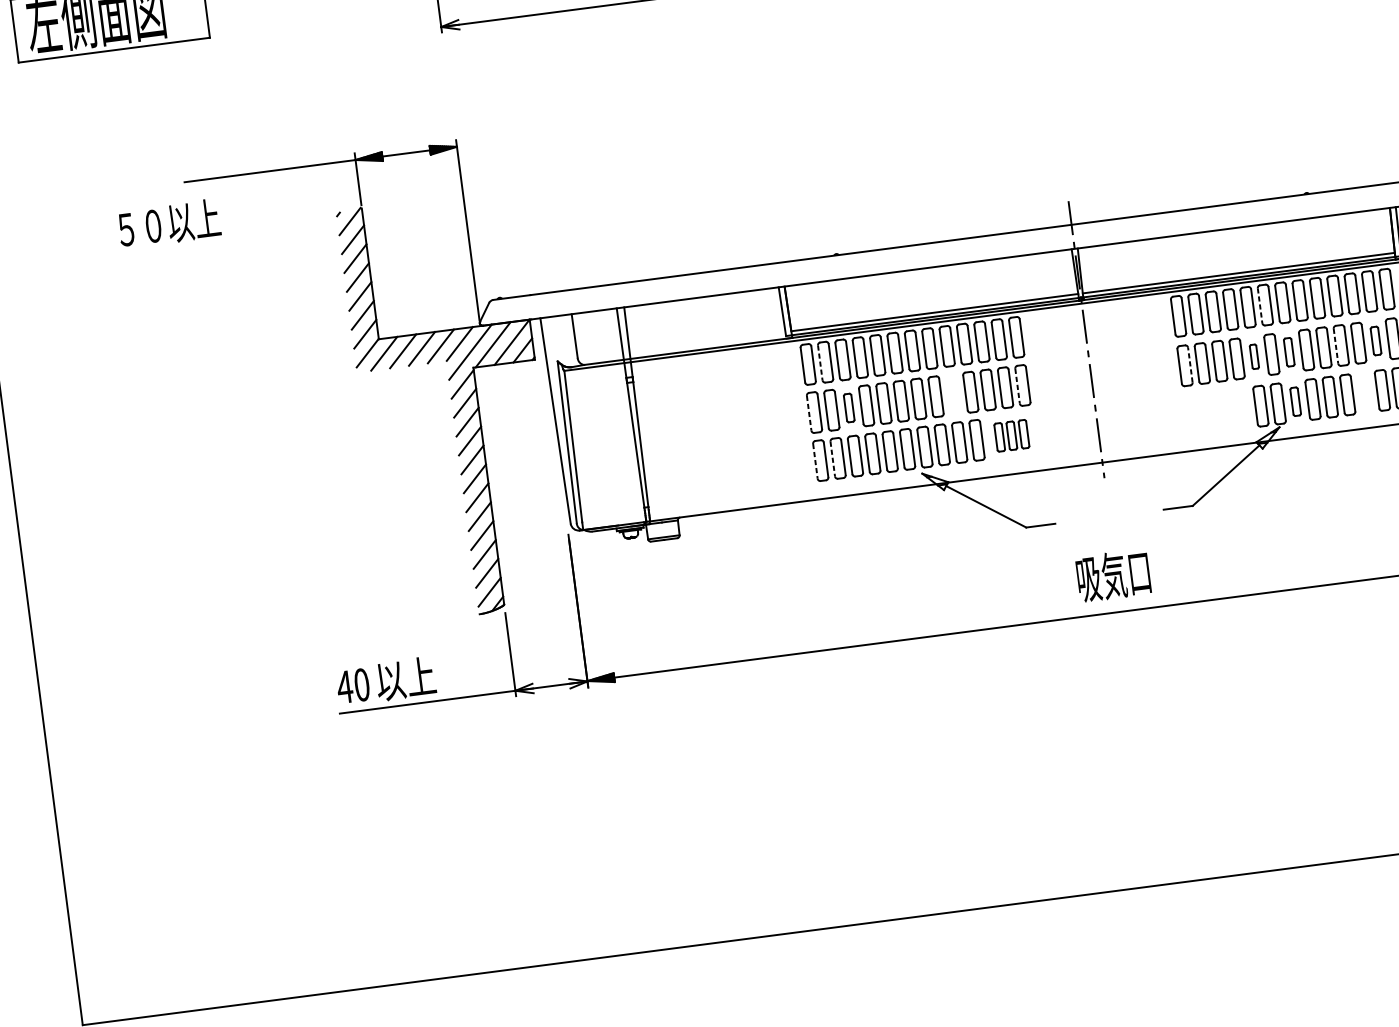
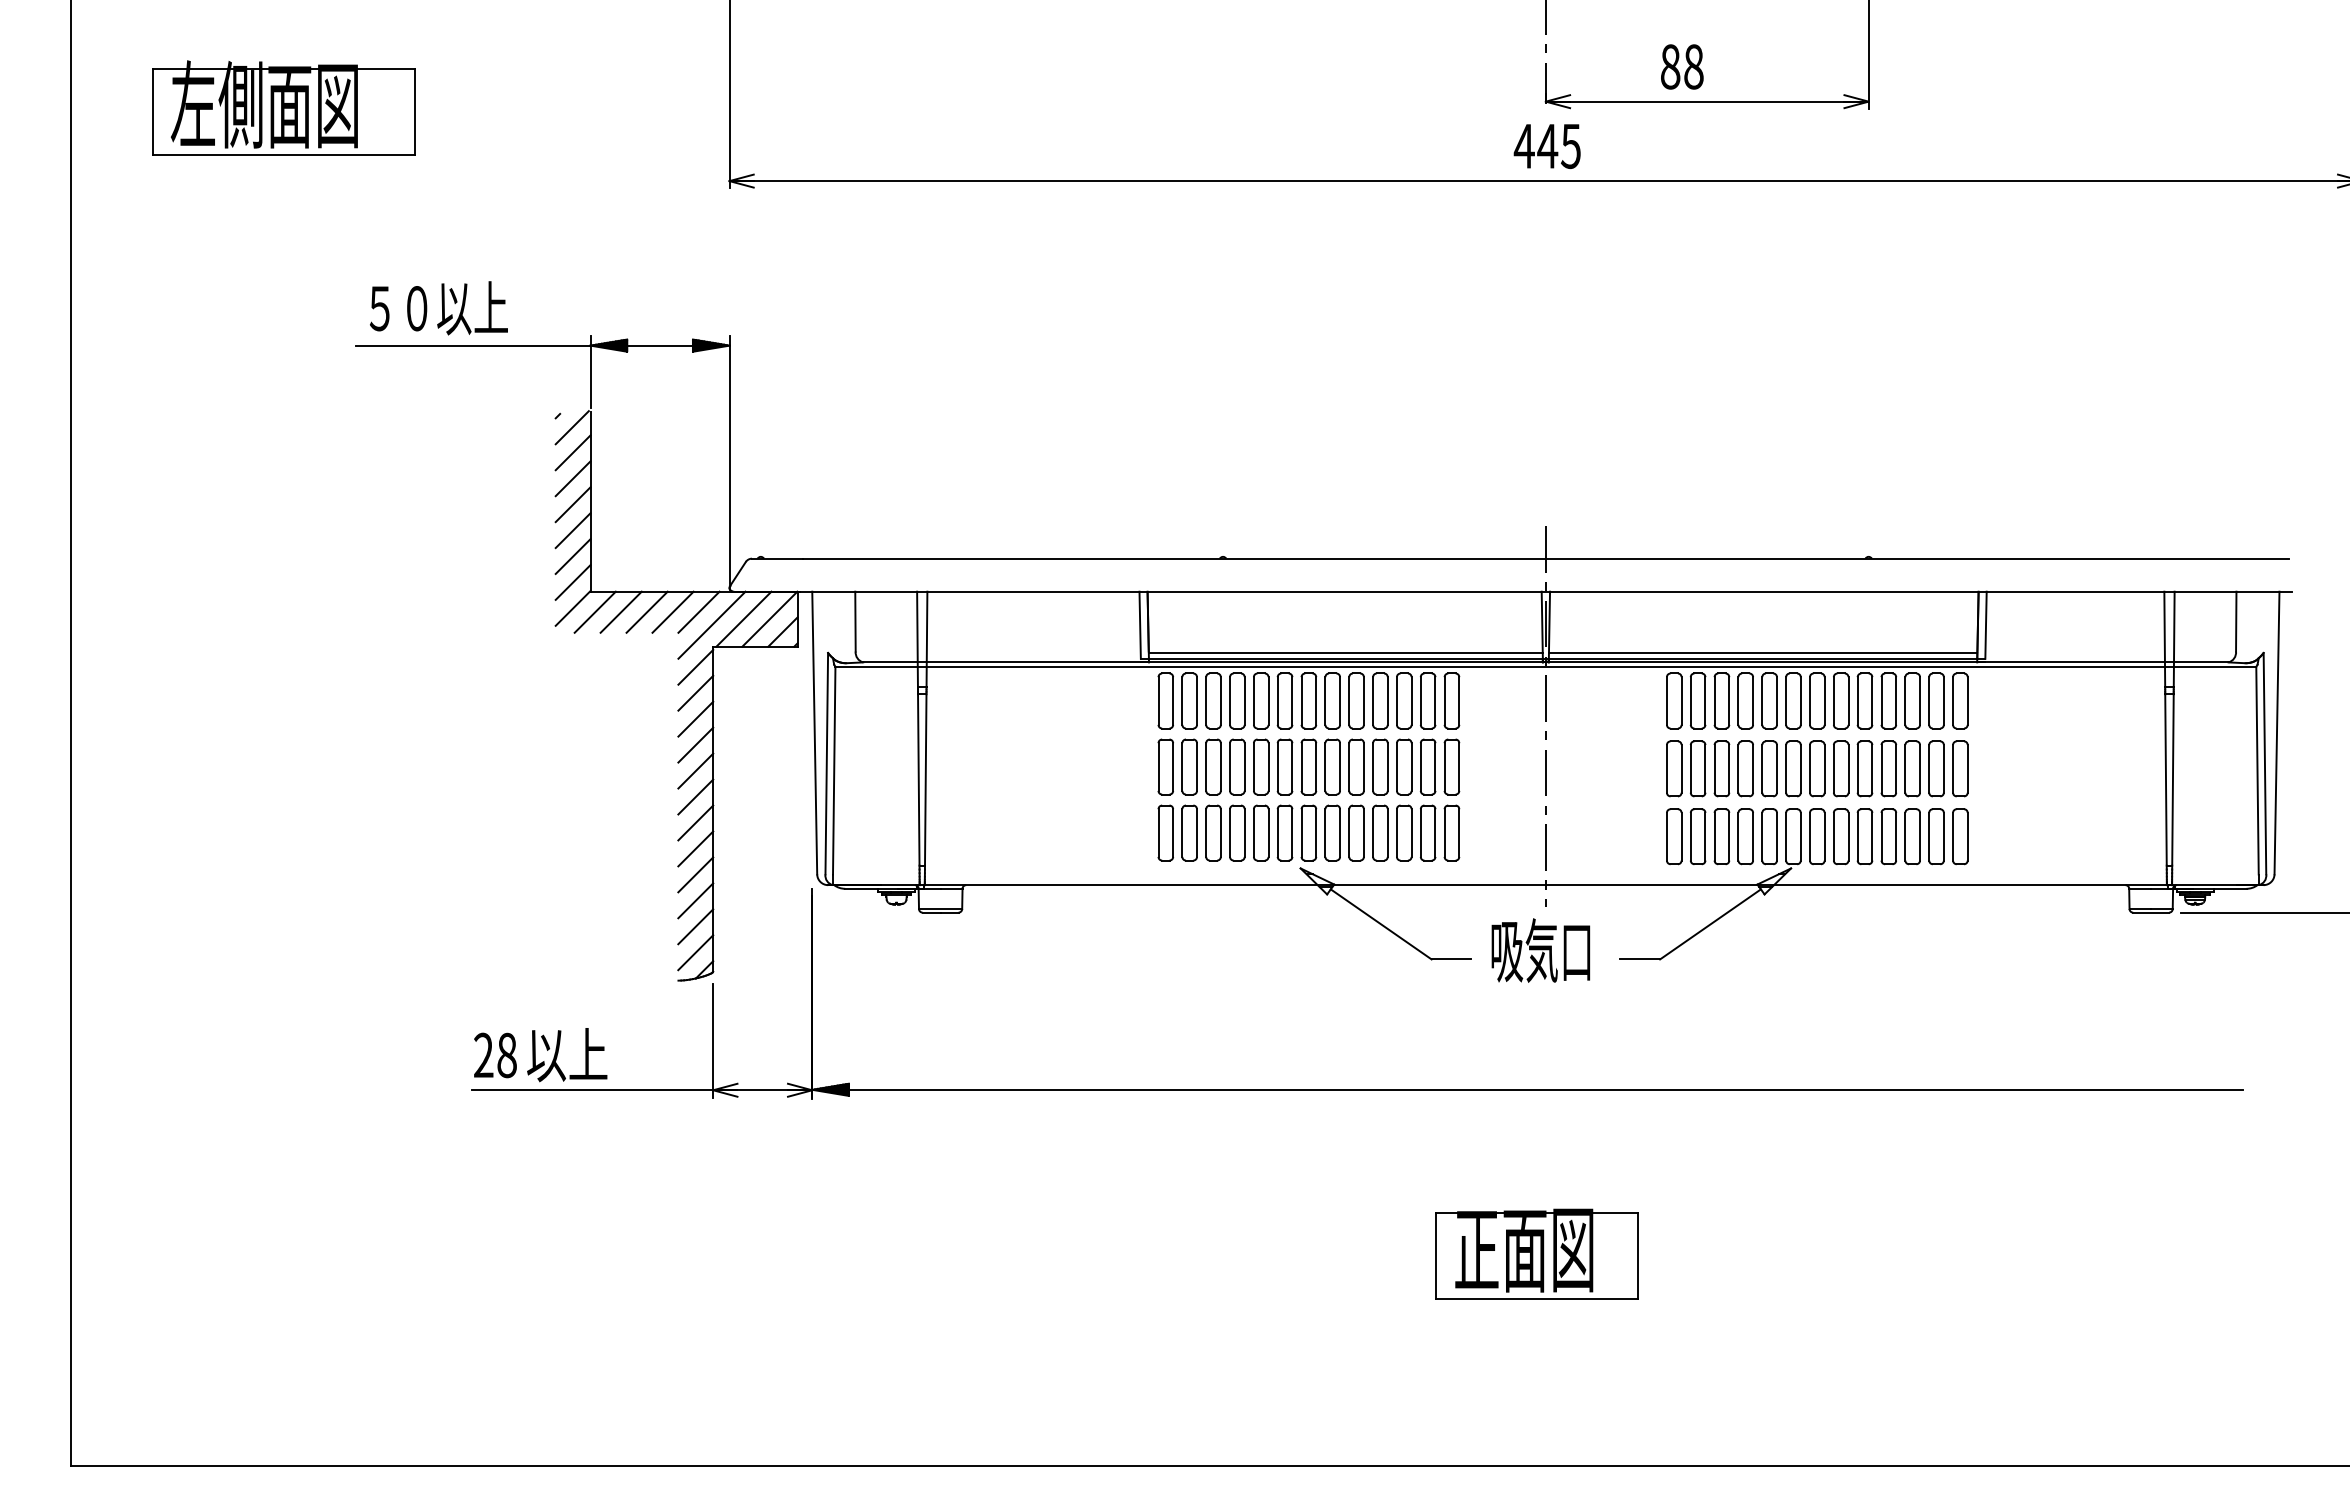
part: (169, 224) -> (438, 308), moved
line: (1260, 306) -> (1786, 701), dashed -> solid
part: (1375, 340) -> (1936, 768), size x1.43
line: (1335, 345) -> (1881, 768), dashed -> solid
part: (1289, 351) -> (1817, 768), size x1.43
part: (1254, 356) -> (1769, 768), size x1.67
line: (820, 363) -> (1182, 701), dashed -> solid
line: (1190, 364) -> (1681, 768), dashed -> solid
line: (1017, 386) -> (1444, 767), dashed -> solid
part: (1364, 392) -> (1912, 836), added
part: (953, 394) -> (1356, 766), added
part: (1295, 401) -> (1817, 836), size x1.43
part: (849, 407) -> (1213, 766), size x1.43
part: (1217, 411) -> (1709, 836), added
line: (809, 413) -> (1158, 767), dashed -> solid
part: (1012, 435) -> (1428, 832), size x1.43
line: (832, 459) -> (1182, 833), dashed -> solid
line: (815, 461) -> (1158, 833), dashed -> solid
text: (1113, 575) -> (1540, 950), moved
text: (352, 685) -> (494, 1054), 40 -> 28
part: (1130, 731) -> (1536, 1253), added

